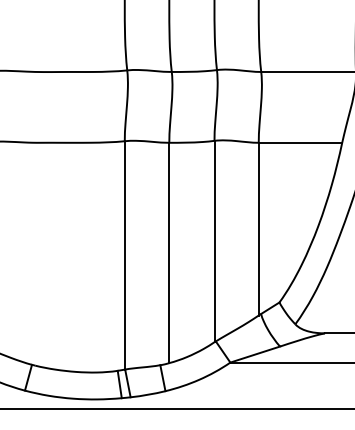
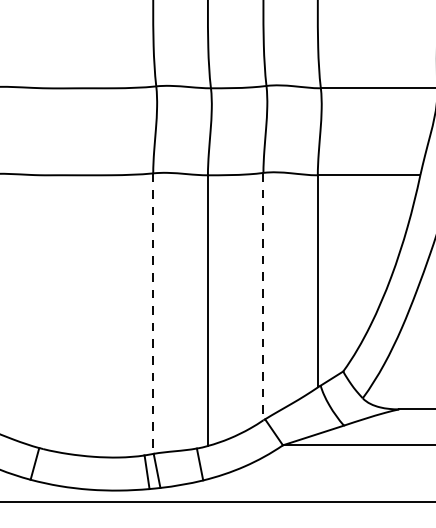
line: (214, 241) -> (263, 296), solid -> dashed
line: (124, 255) -> (152, 313), solid -> dashed

